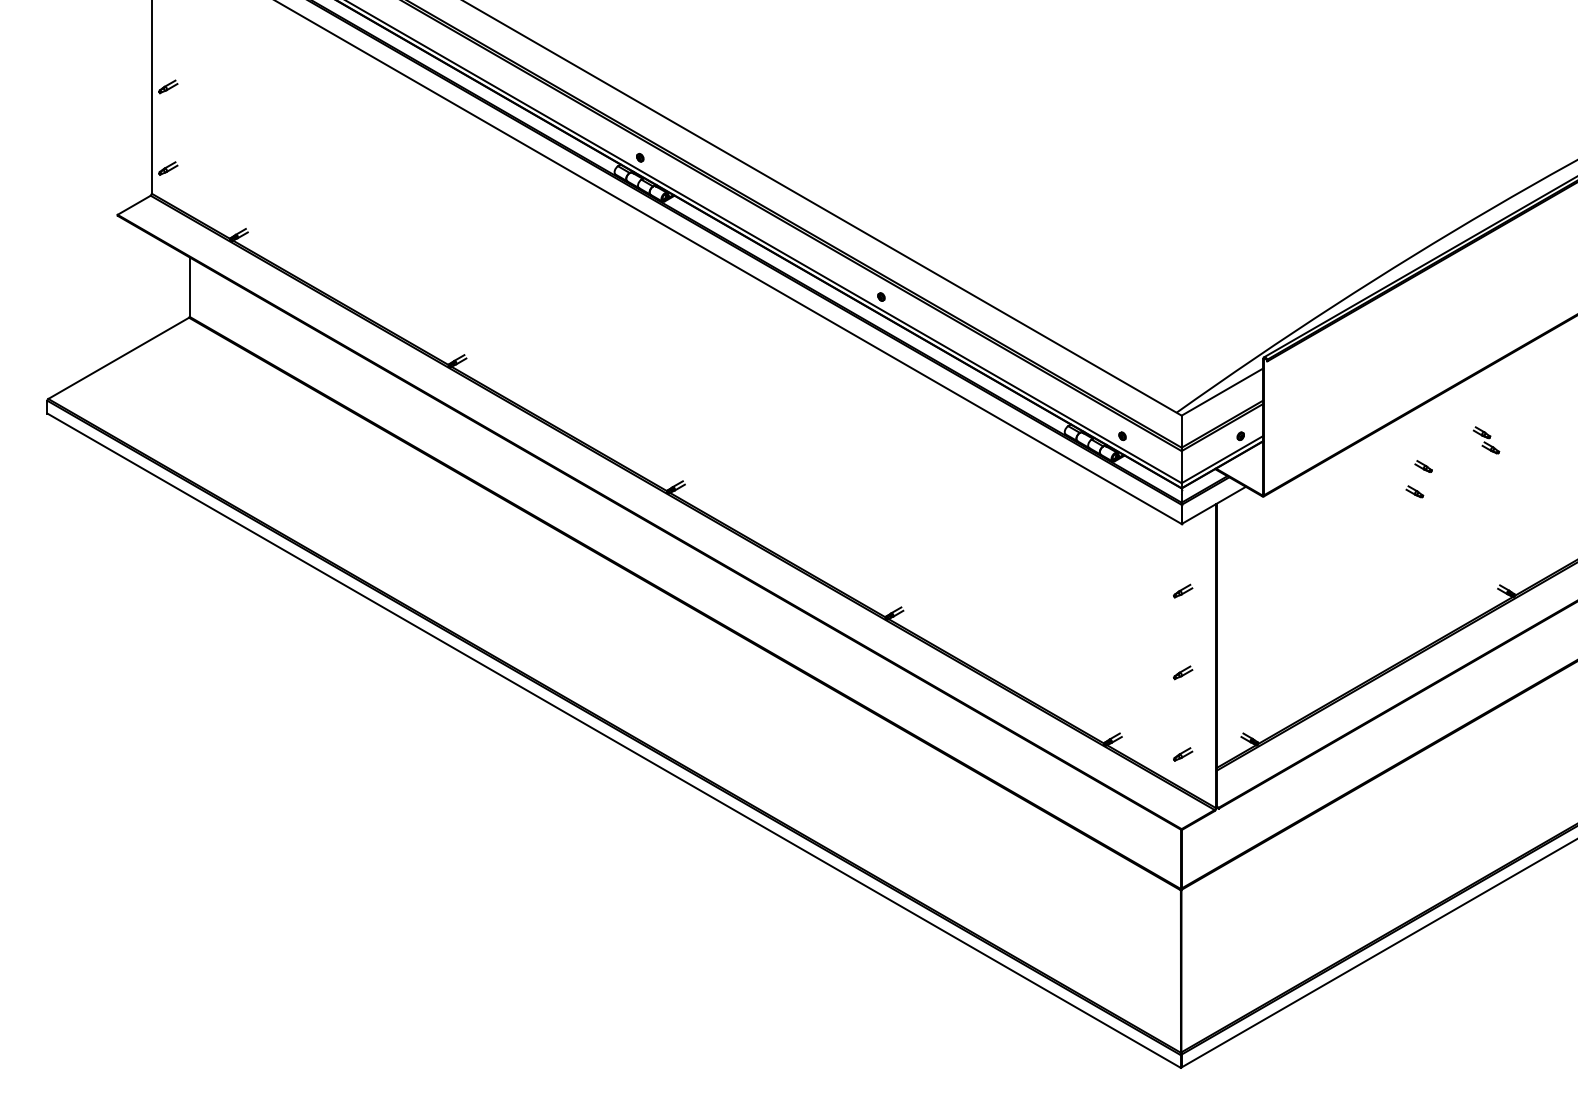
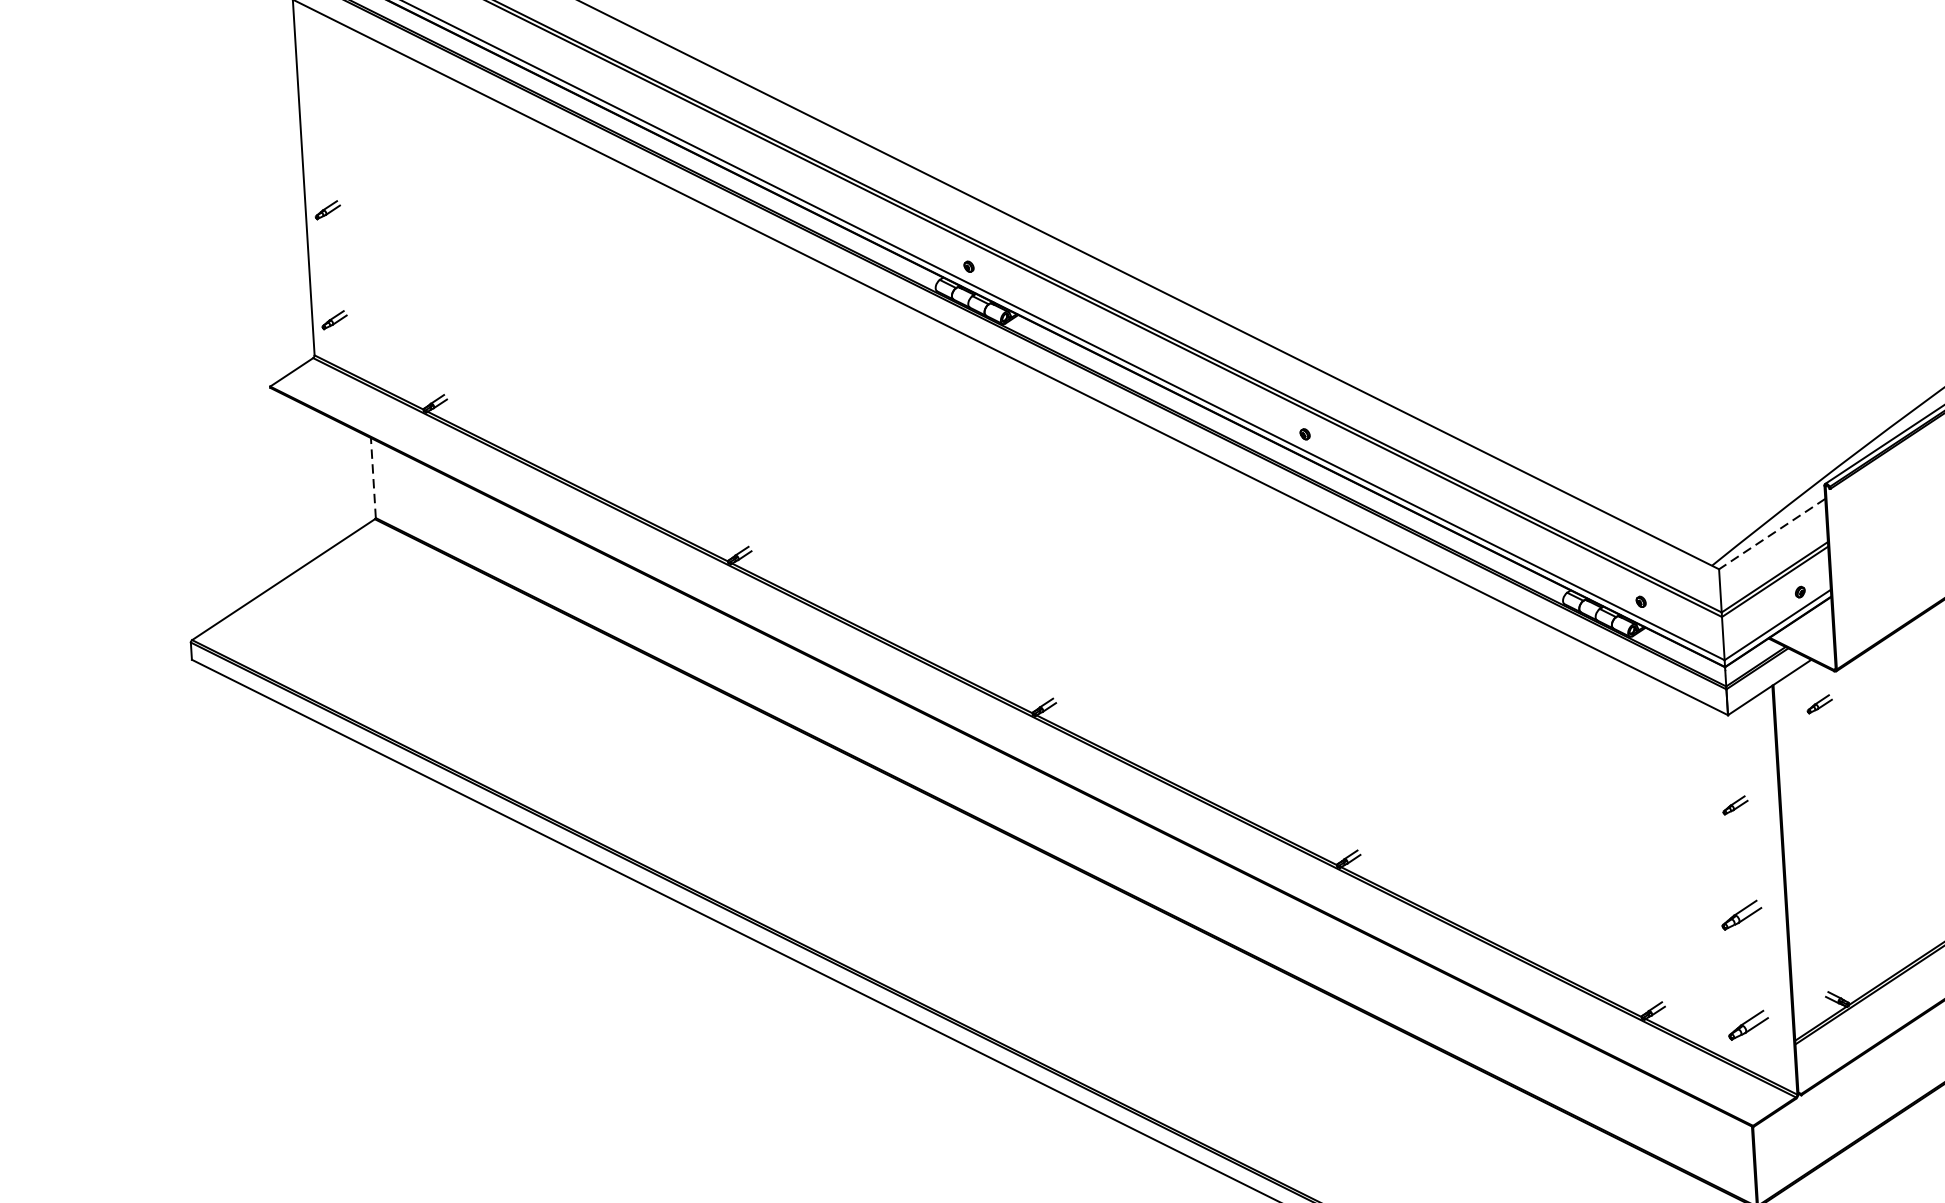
line: (189, 287) -> (372, 478), solid -> dashed
line: (1222, 392) -> (1772, 534), solid -> dashed
part: (1250, 519) -> (1820, 703), added
part: (1183, 672) -> (1742, 914), size x1.6
part: (1183, 754) -> (1749, 1025), size x1.6

